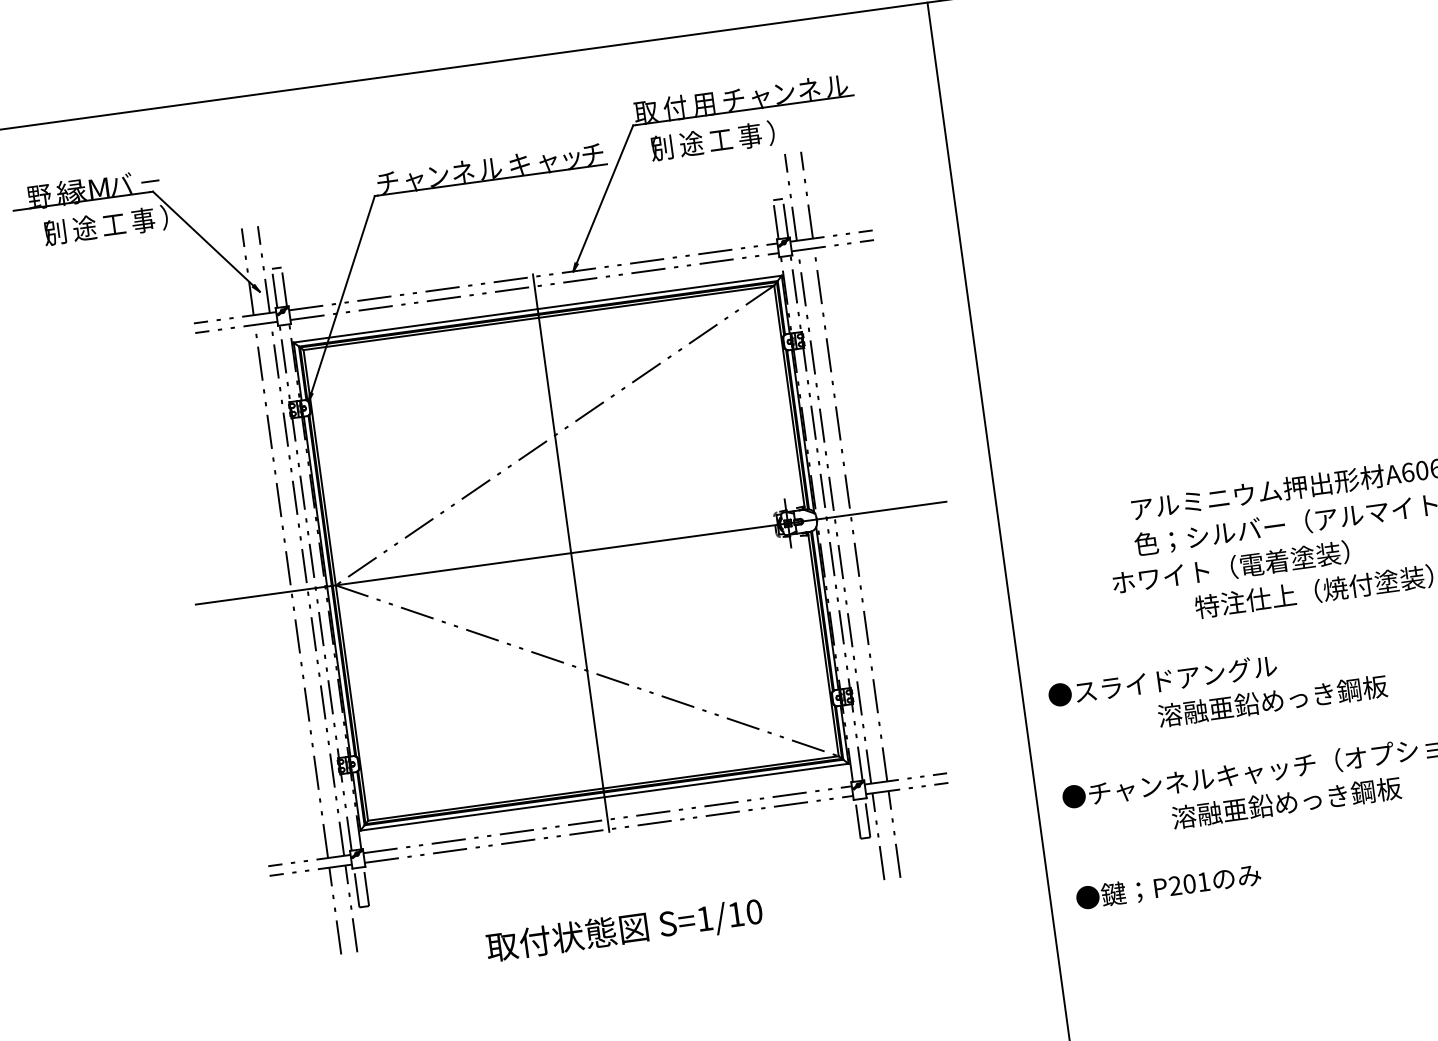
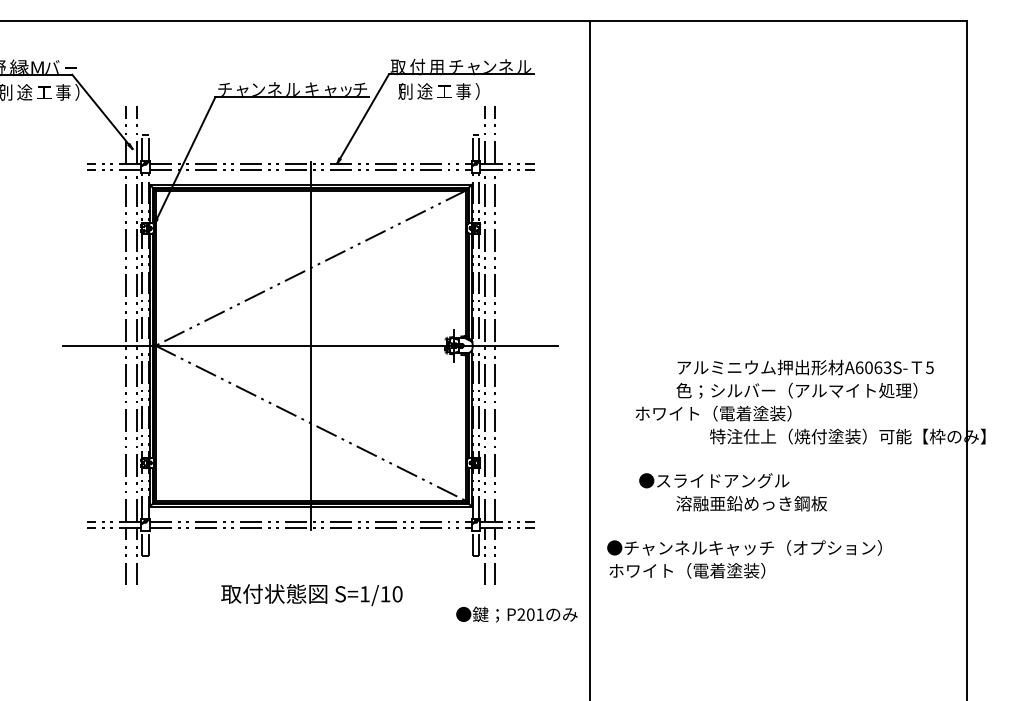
text: (1230, 567) -> (713, 413), moved
text: (1162, 680) -> (714, 480), moved
text: (1234, 809) -> (717, 570), 溶融亜鉛めっき鋼板 -> ホワイト（電着塗装）
text: (1167, 886) -> (516, 614), moved

